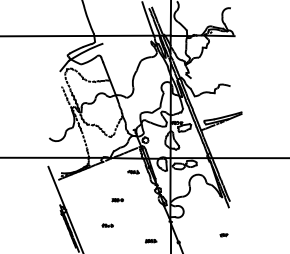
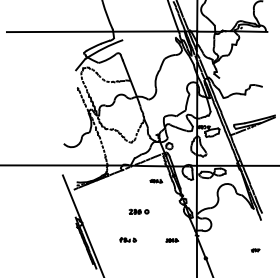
part: (117, 200) -> (138, 212), size x1.6
part: (107, 225) -> (127, 239), size x1.4
part: (150, 241) -> (171, 240), moved

